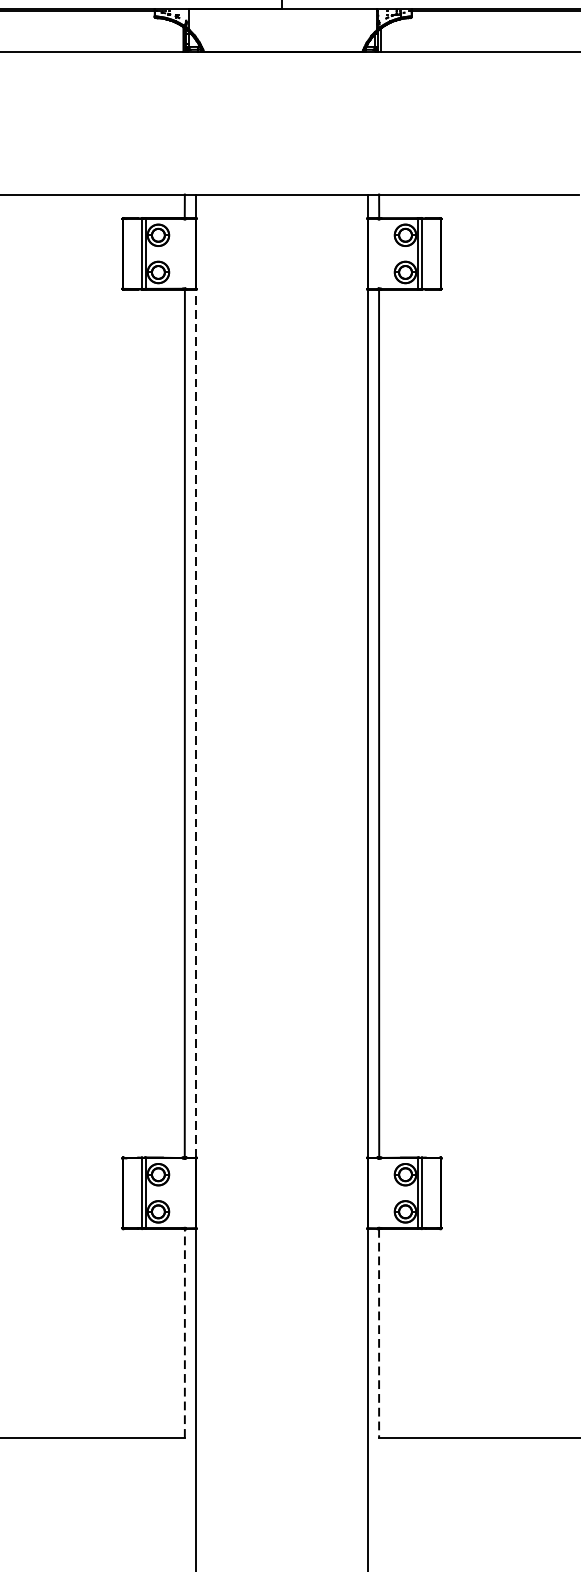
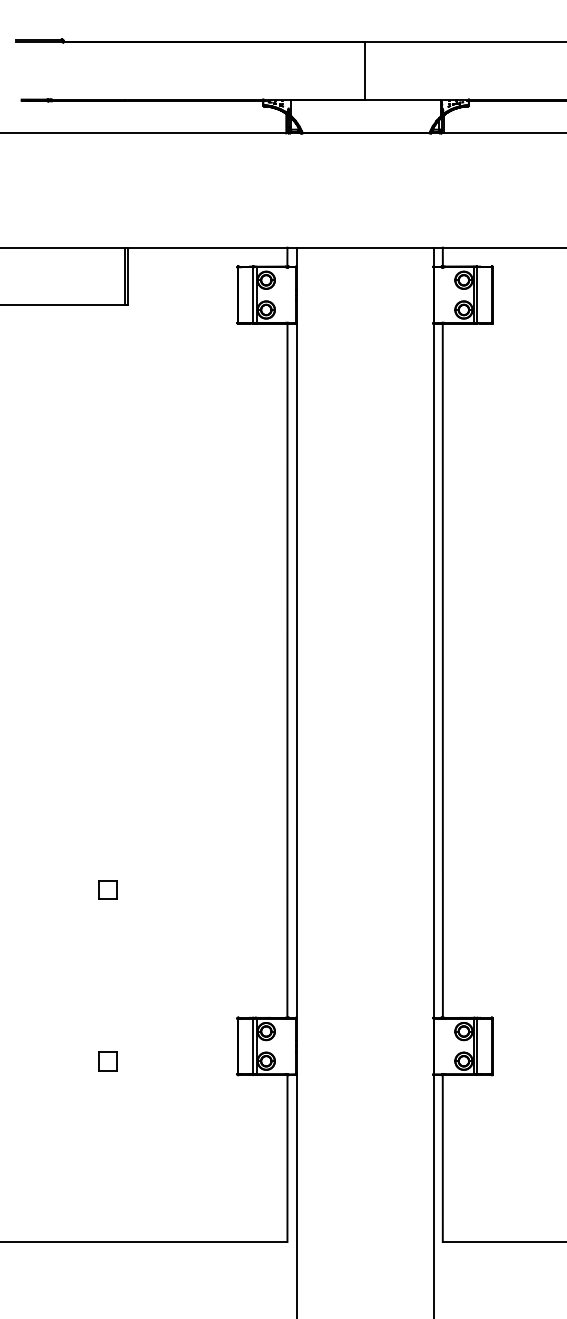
line: (196, 723) -> (296, 670), dashed -> solid
line: (184, 1333) -> (287, 1158), dashed -> solid
line: (378, 1333) -> (442, 1158), dashed -> solid

